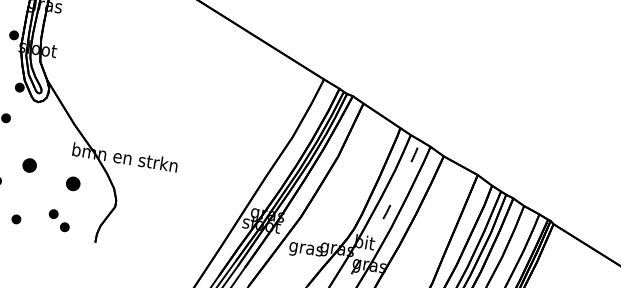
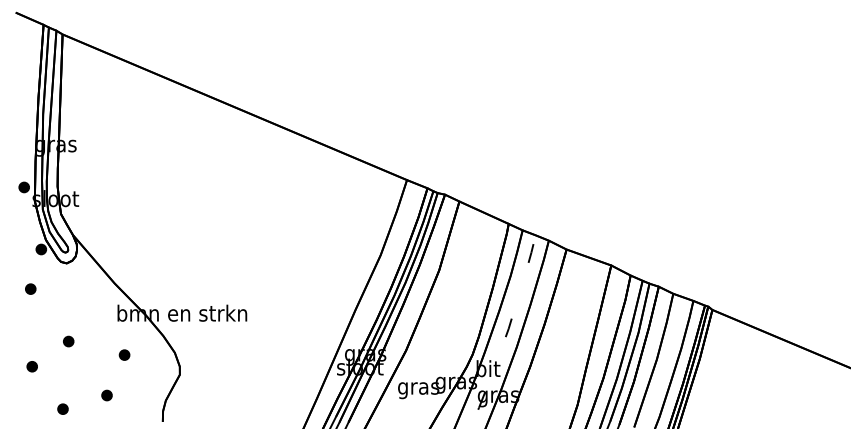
part: (29, 165) -> (68, 341), size x0.62
part: (73, 183) -> (124, 354), size x0.62
part: (64, 226) -> (122, 408), removed

